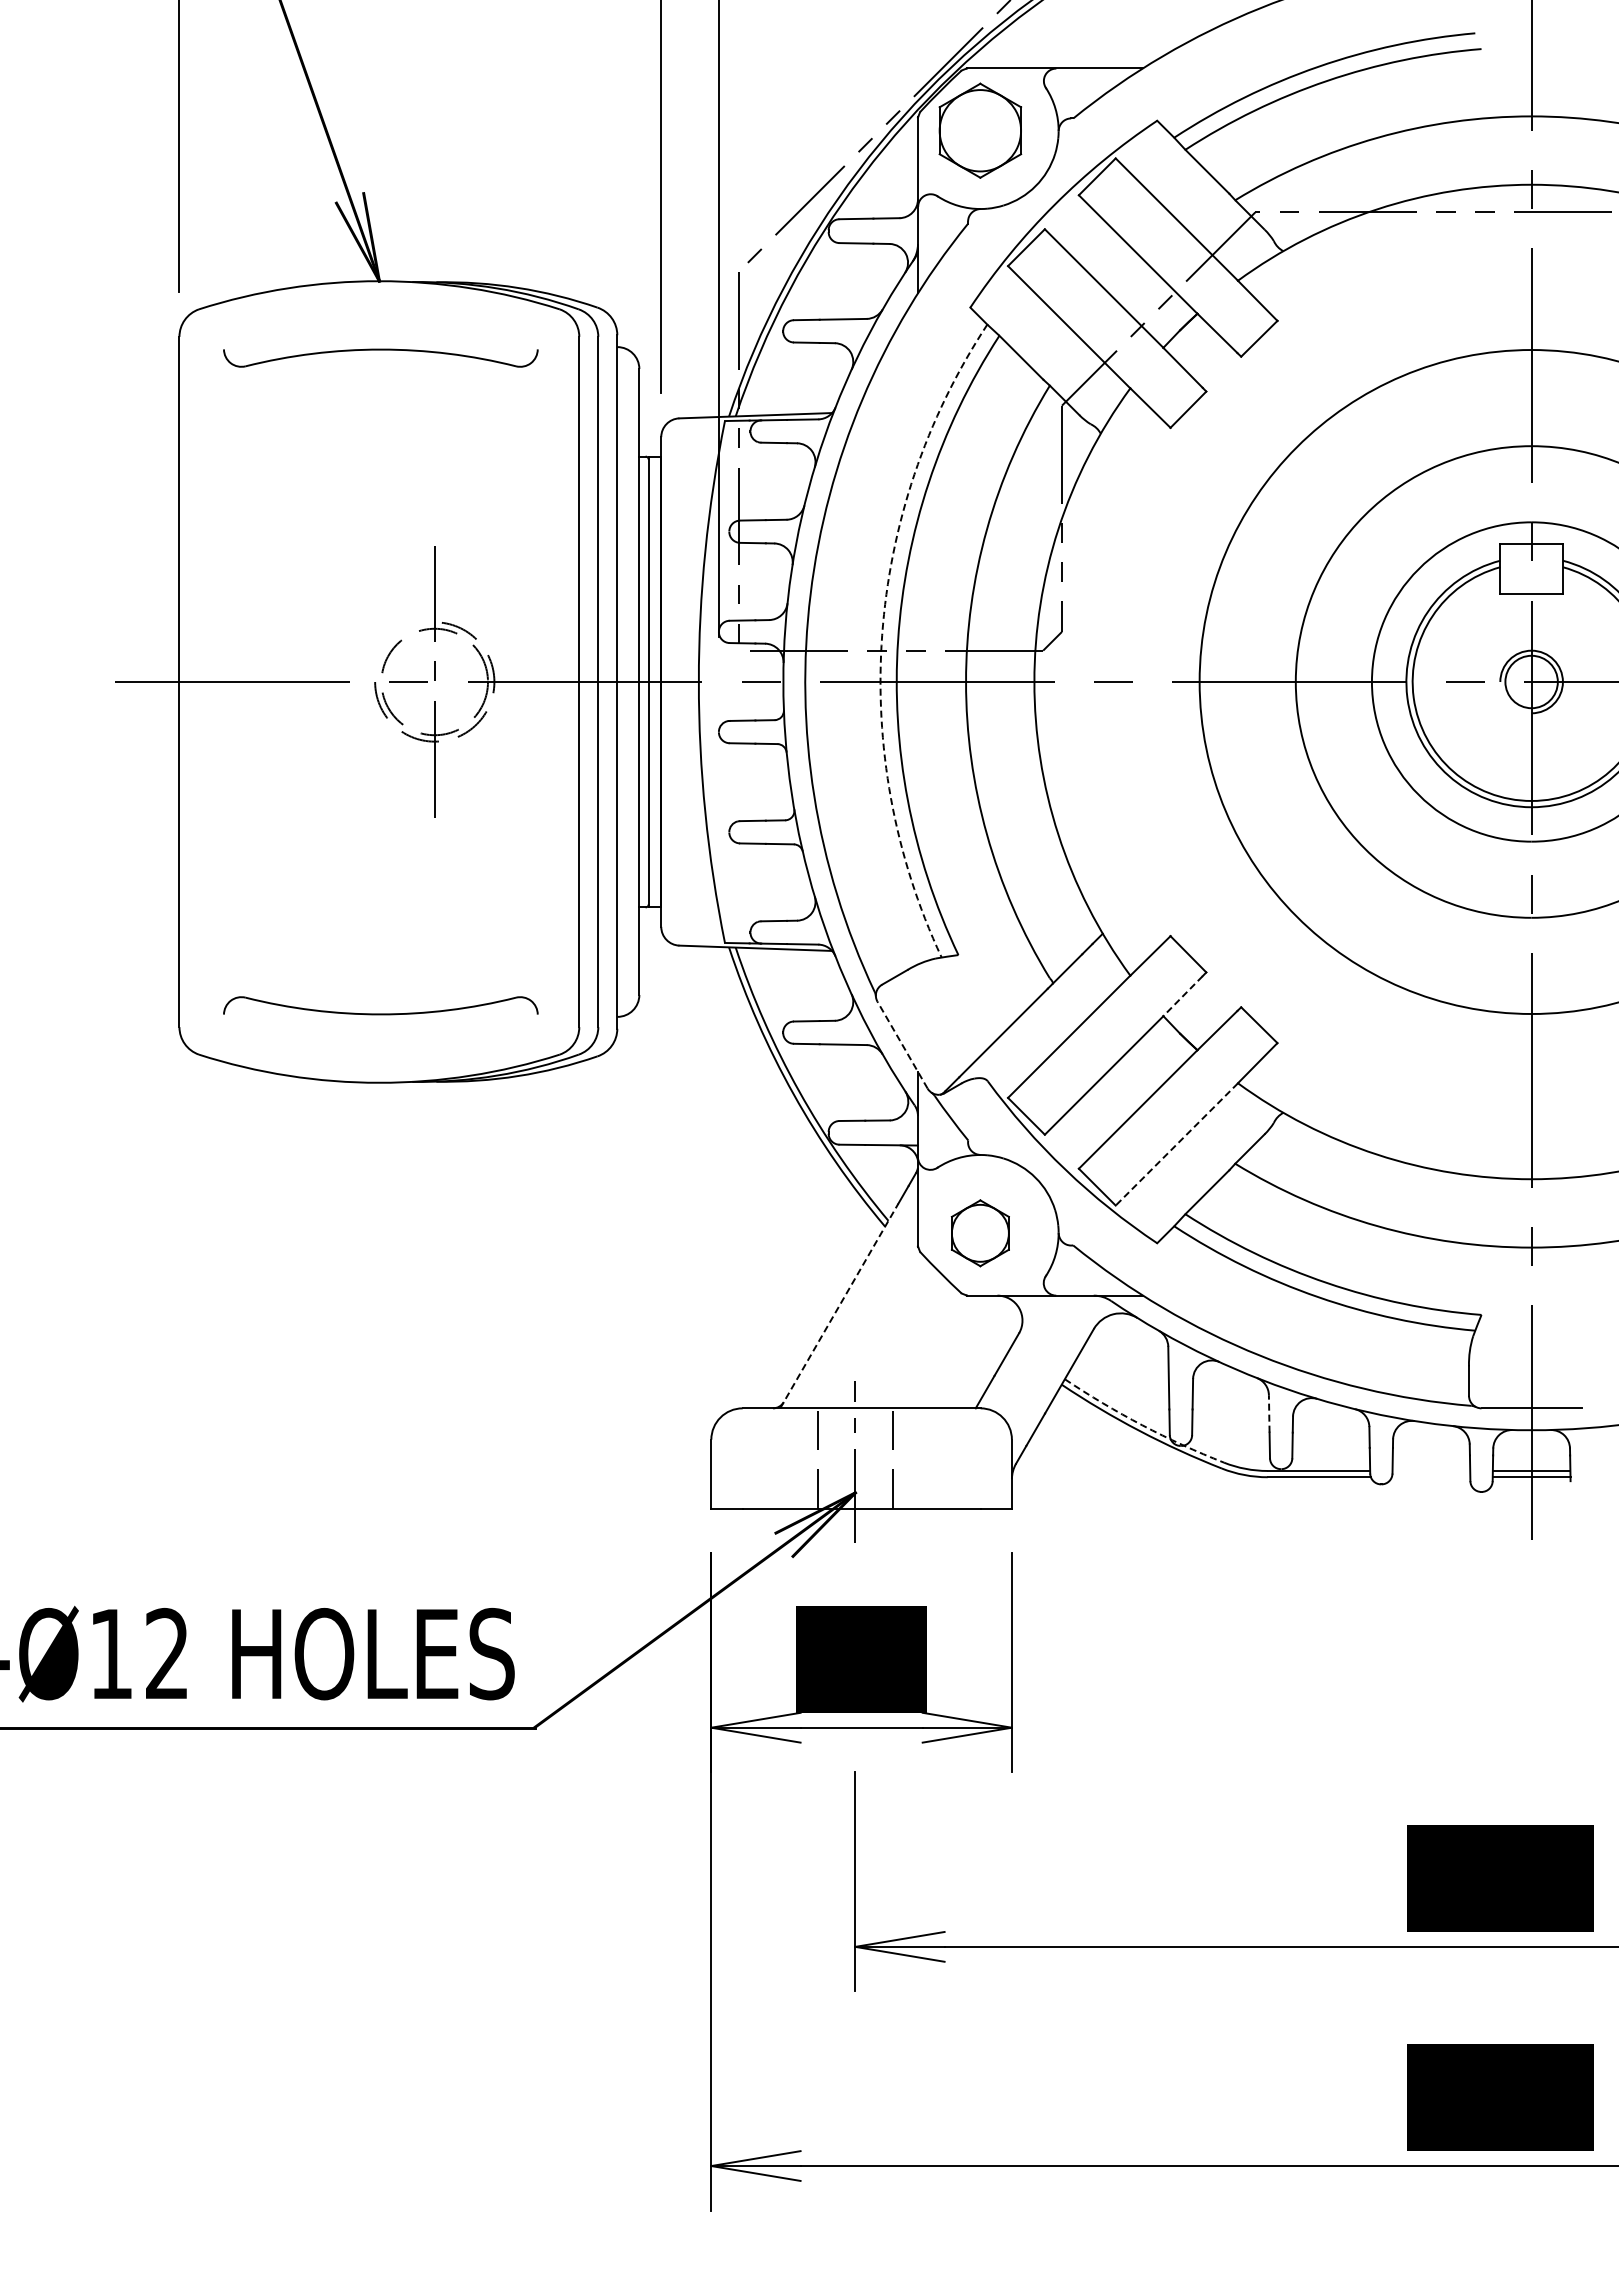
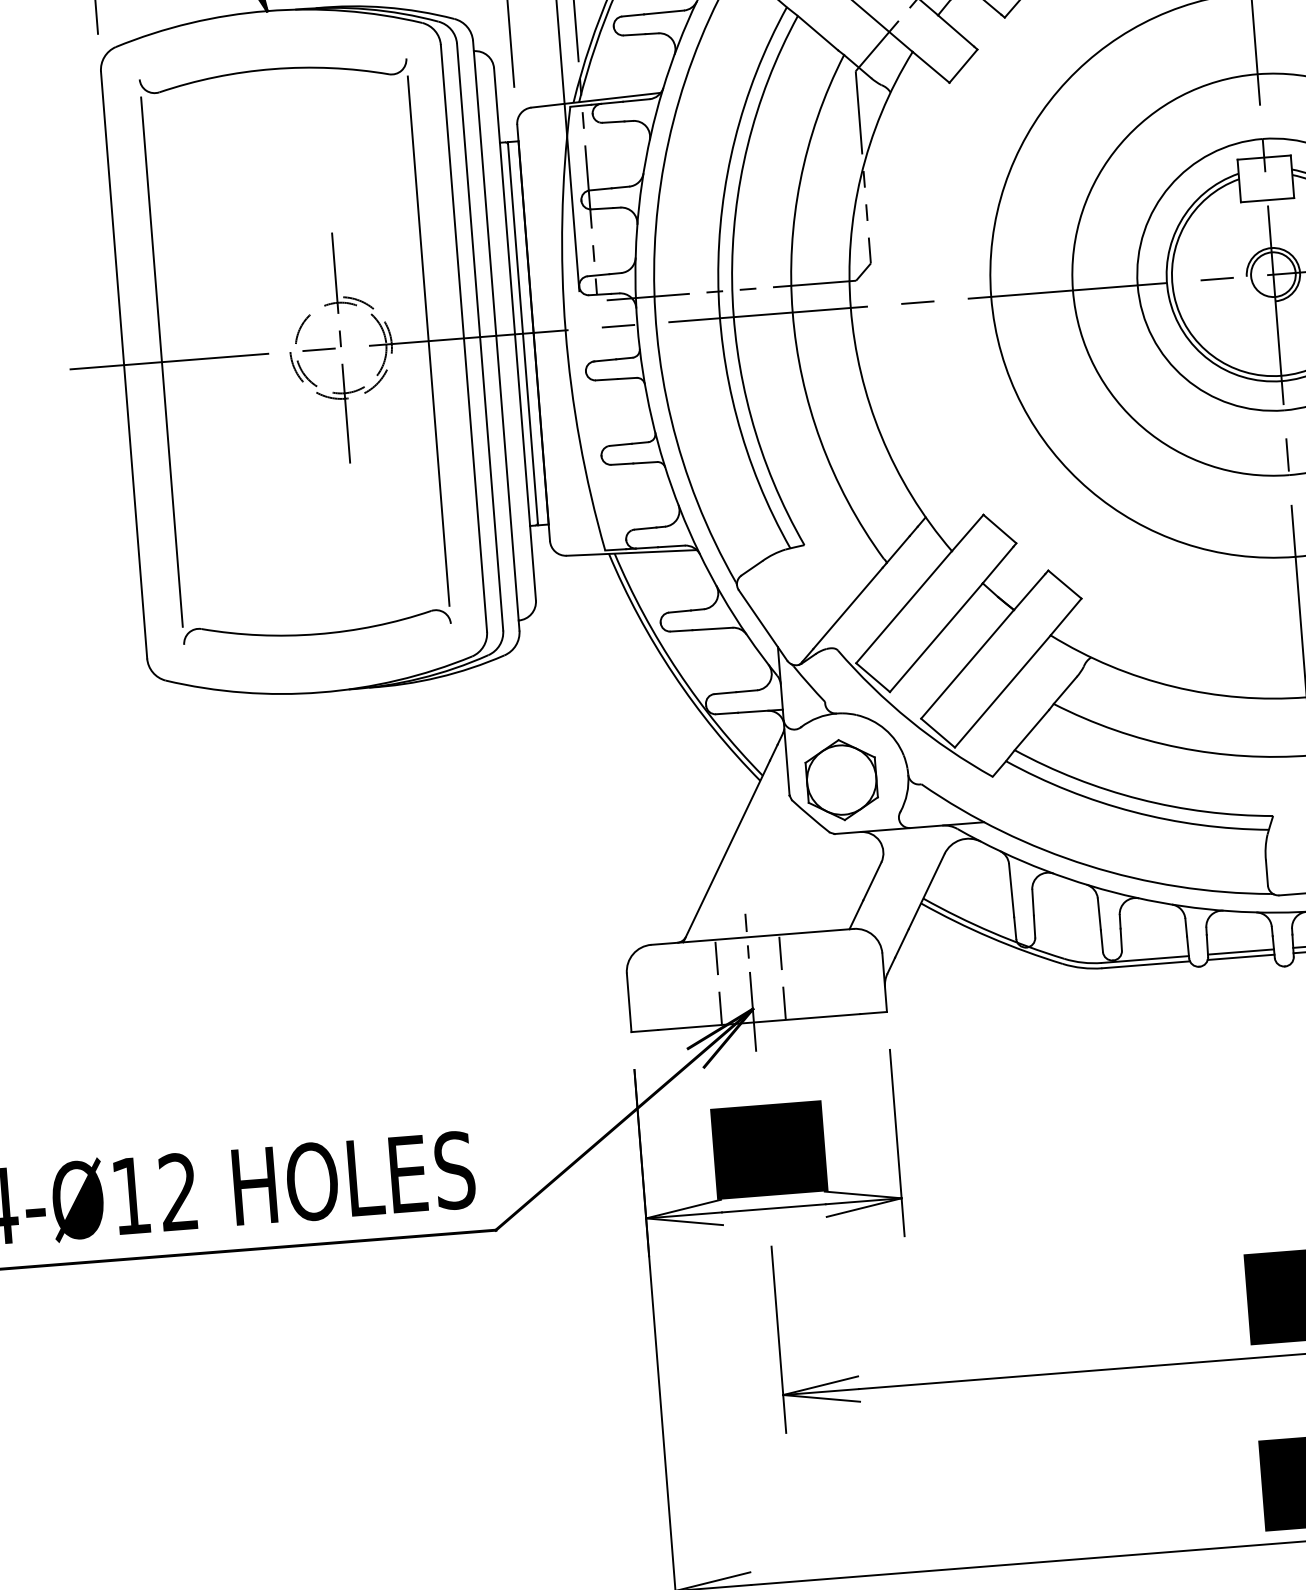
arc: (882, 635) -> (718, 278), dashed -> solid
line: (224, 681) -> (162, 361), added
line: (537, 681) -> (428, 340), added
line: (1182, 996) -> (997, 565), dashed -> solid
line: (902, 1044) -> (762, 624), dashed -> solid
line: (1176, 1144) -> (1002, 691), dashed -> solid
part: (980, 1233) -> (841, 780), size x1.43
line: (839, 1305) -> (726, 850), dashed -> solid
line: (1269, 1413) -> (1099, 913), dashed -> solid
arc: (1142, 1425) -> (992, 932), dashed -> solid
line: (1431, 1470) -> (1241, 951), added
line: (1430, 1477) -> (1240, 957), added

